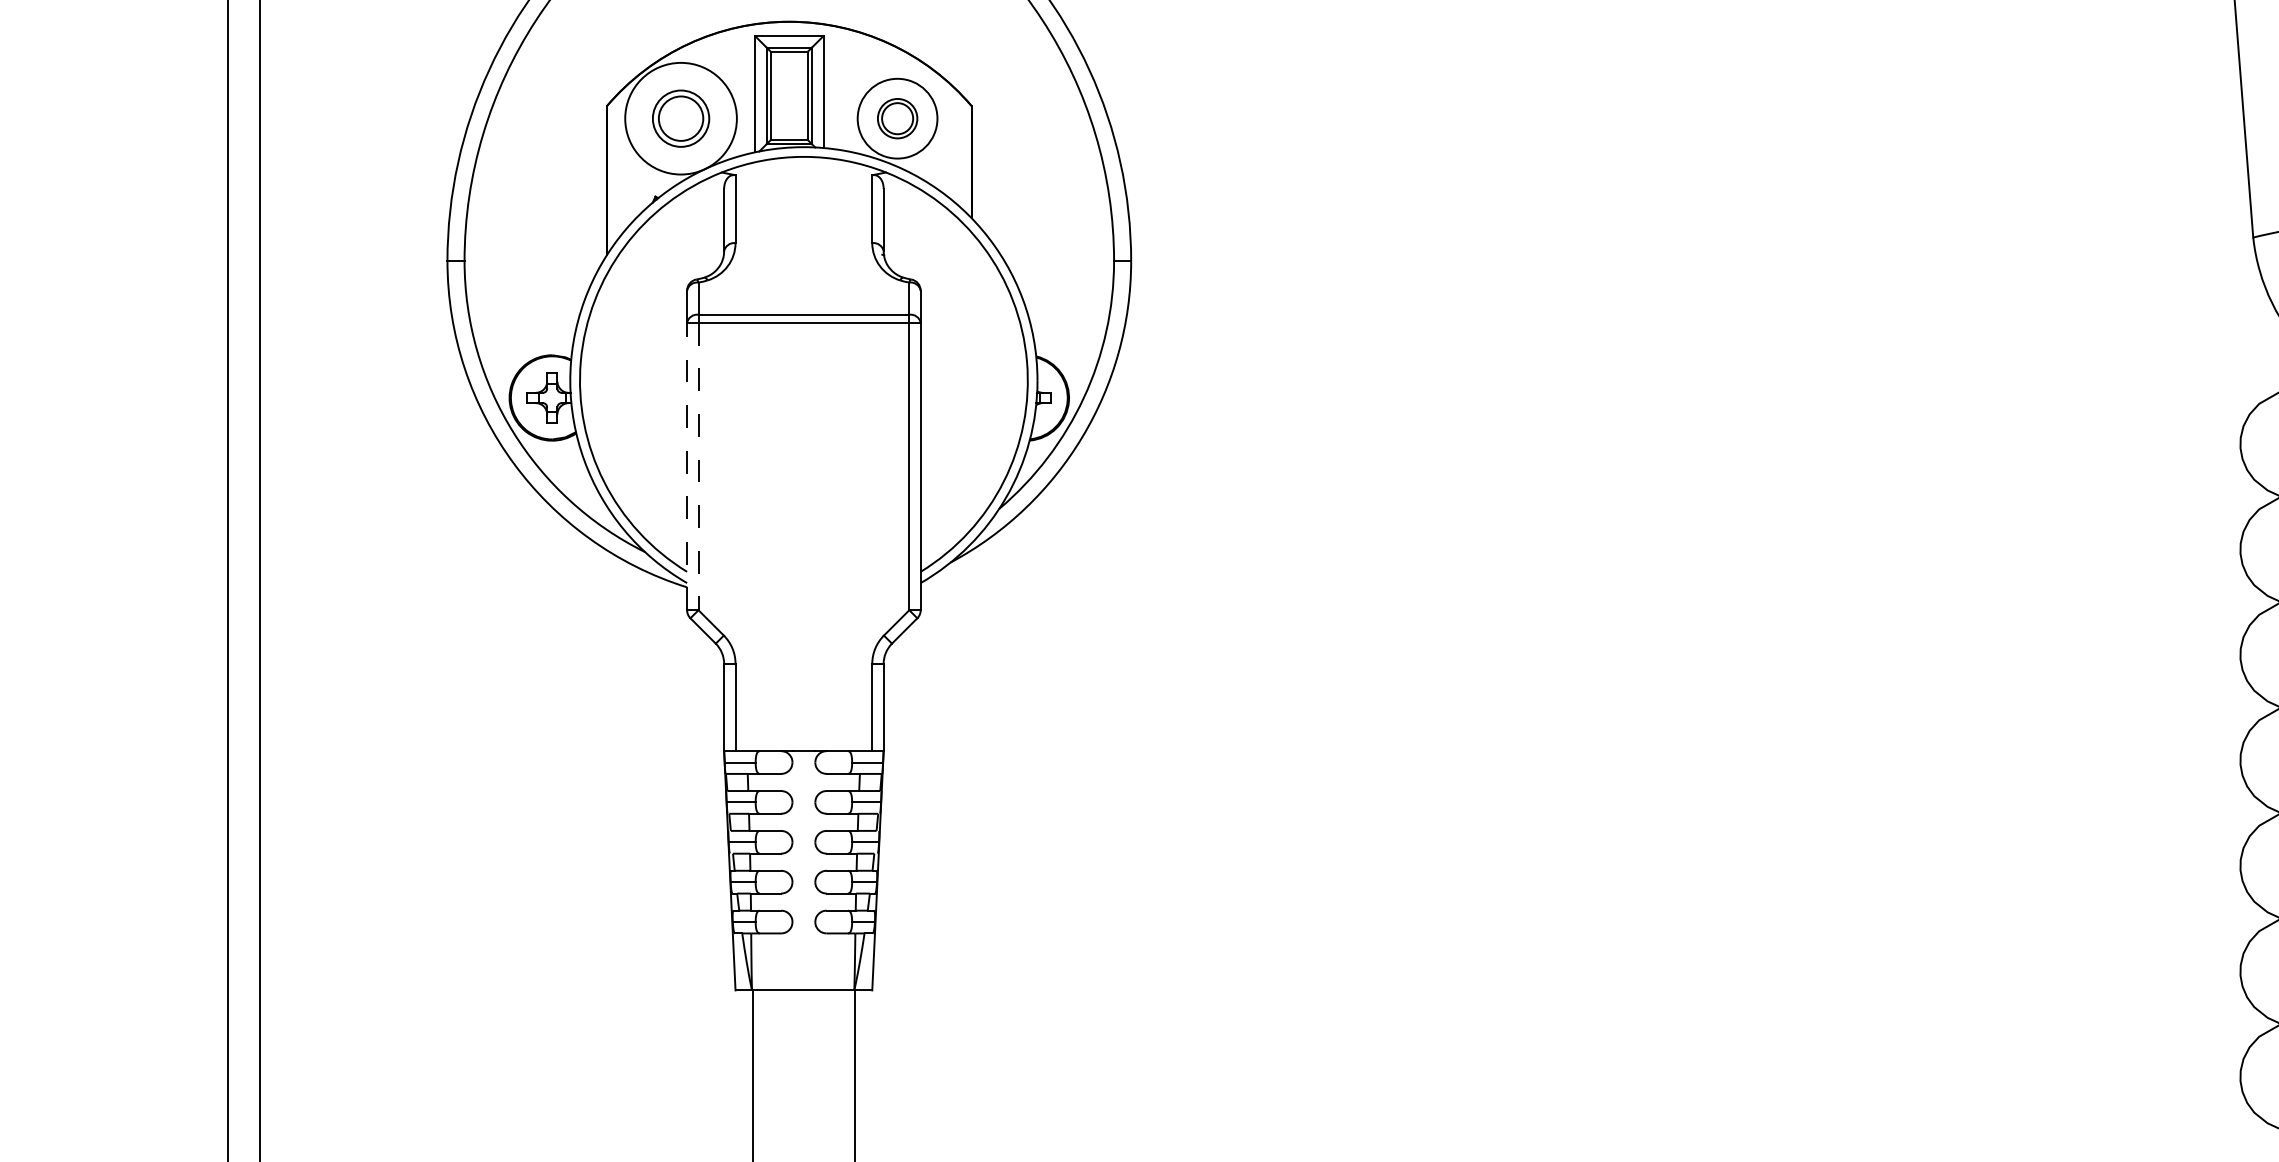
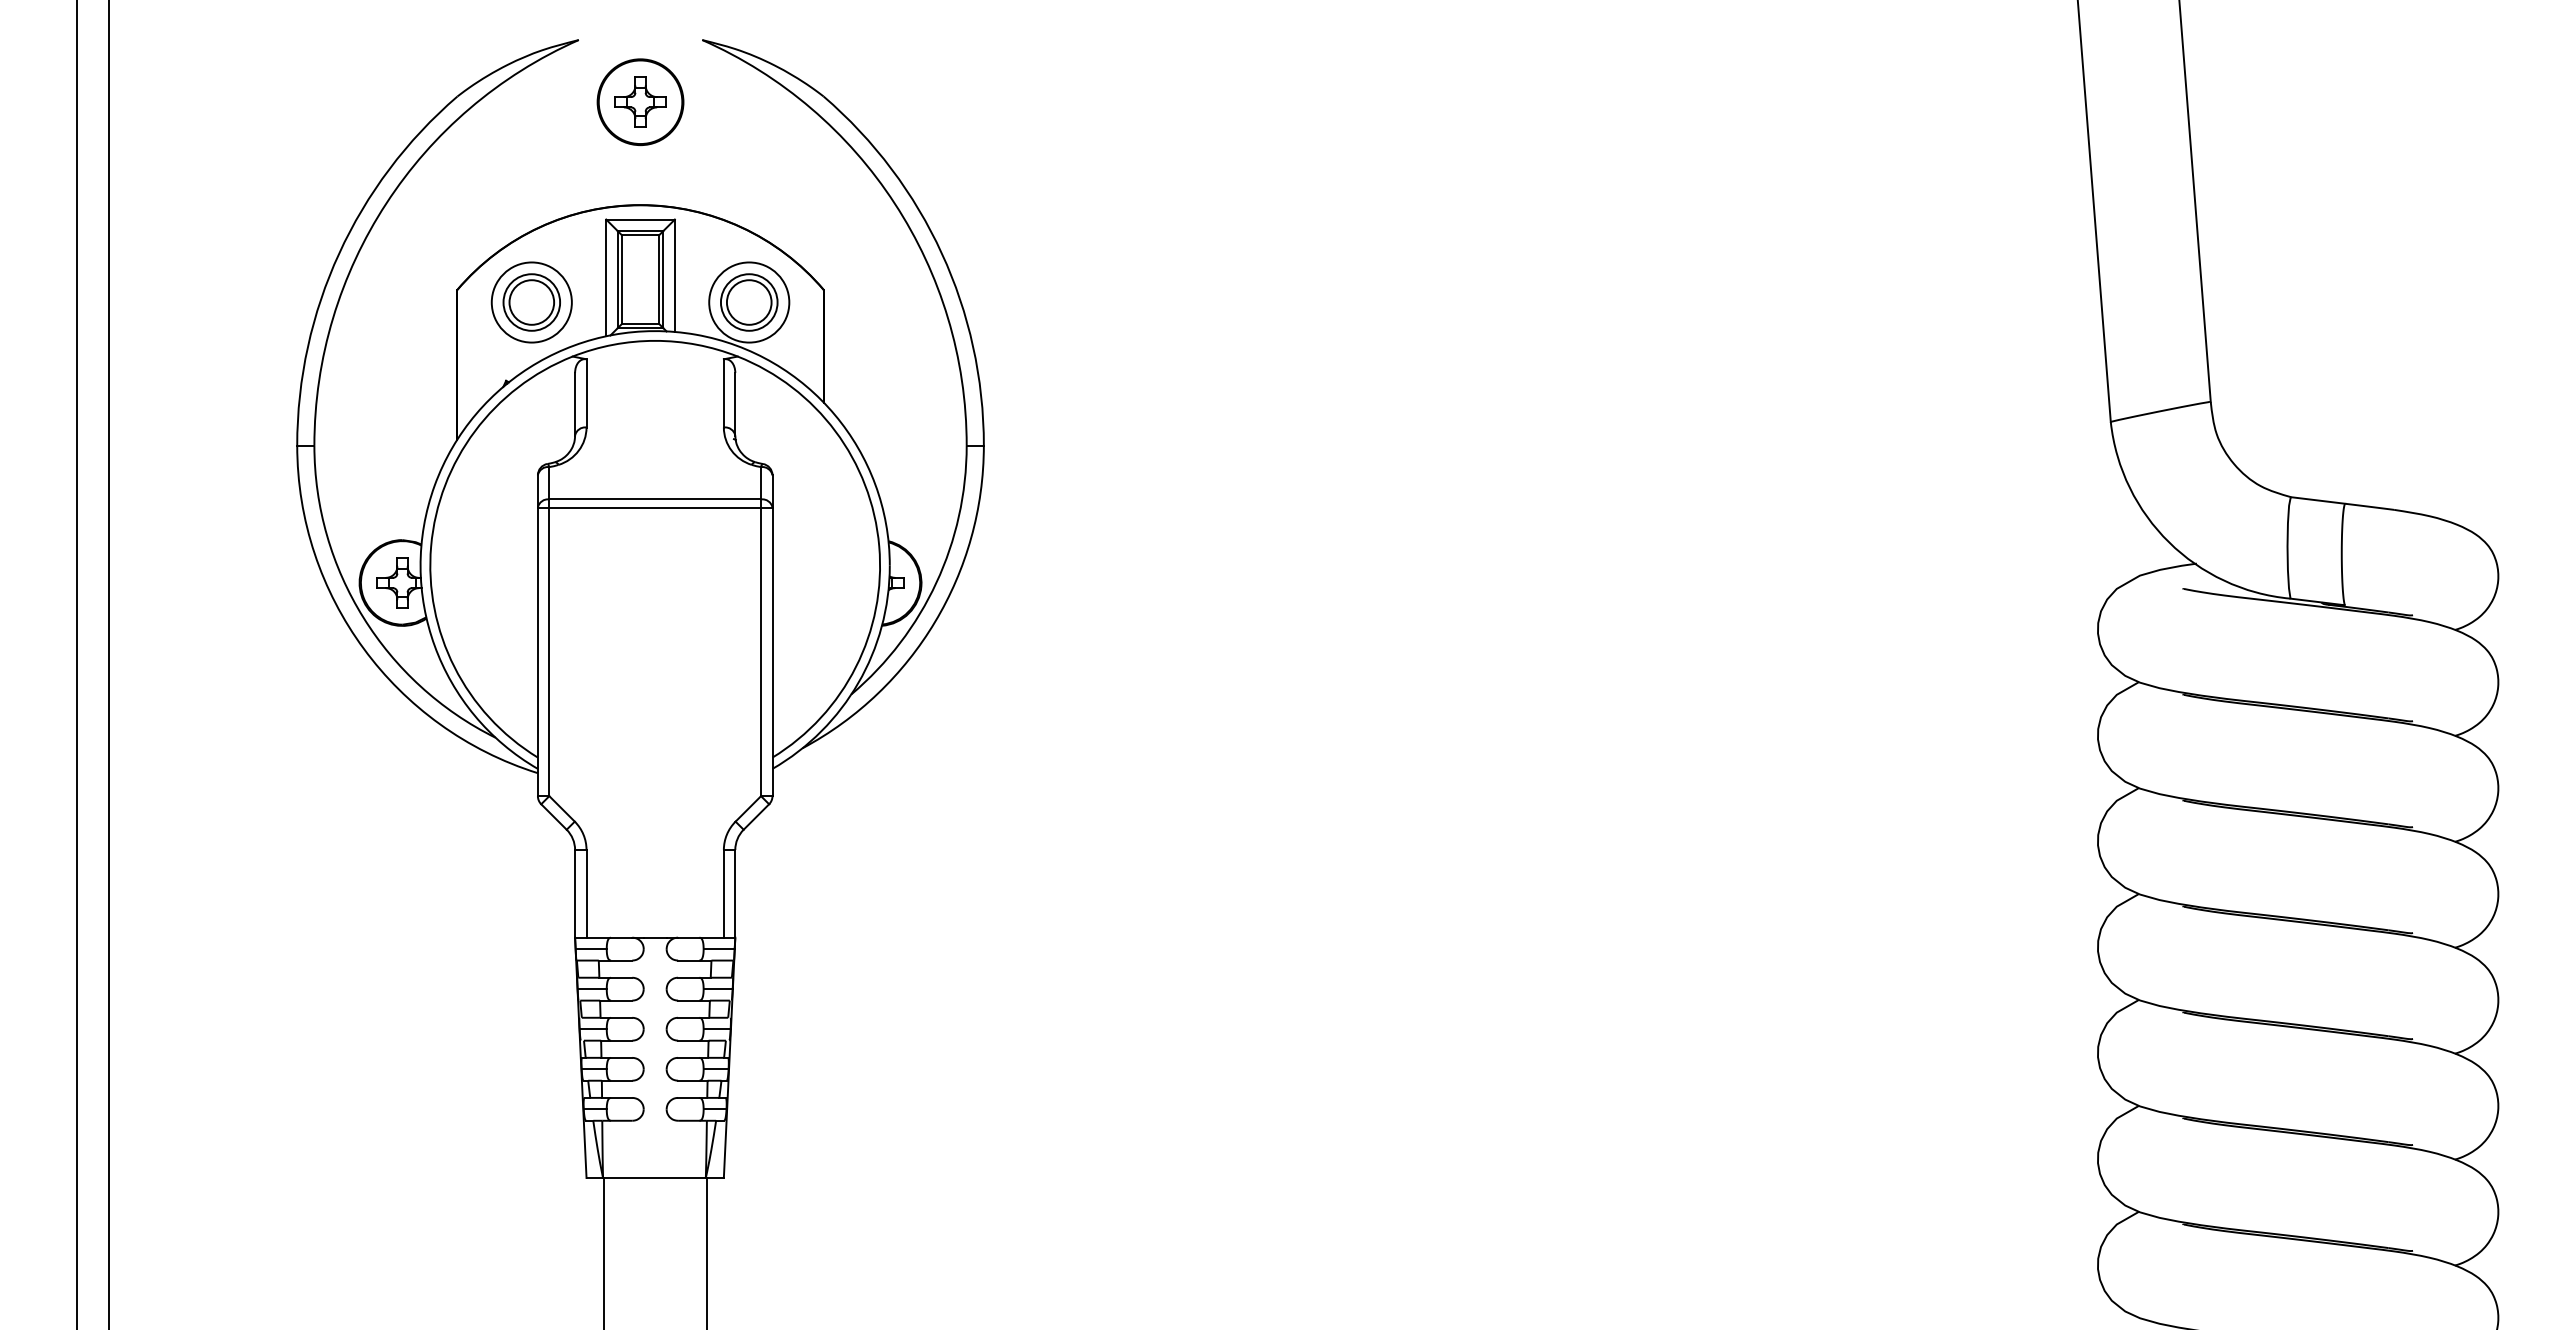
circle: (680, 118) -> (531, 302), size x0.71
part: (897, 118) -> (749, 302), size x1.43
line: (686, 466) -> (537, 651), dashed -> solid
line: (698, 467) -> (549, 652), dashed -> solid

